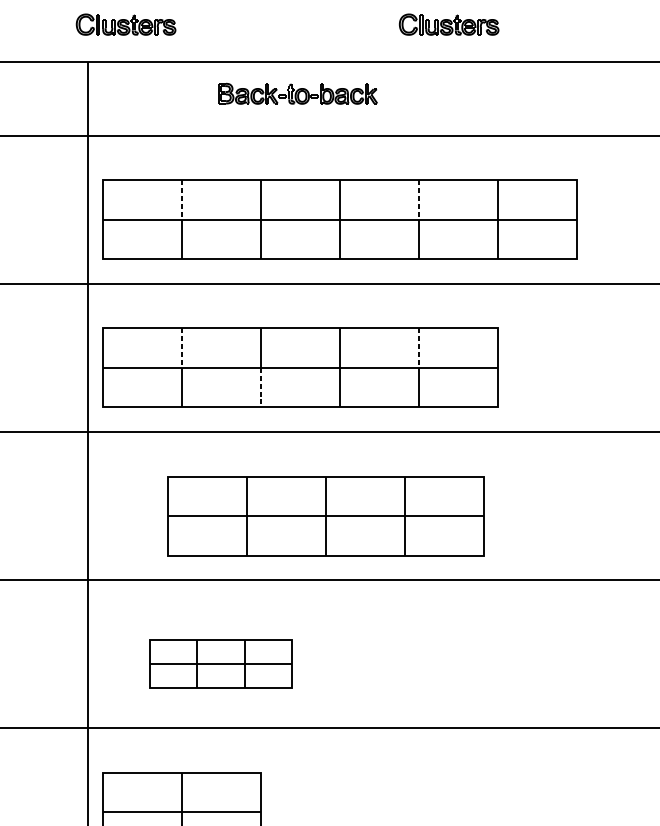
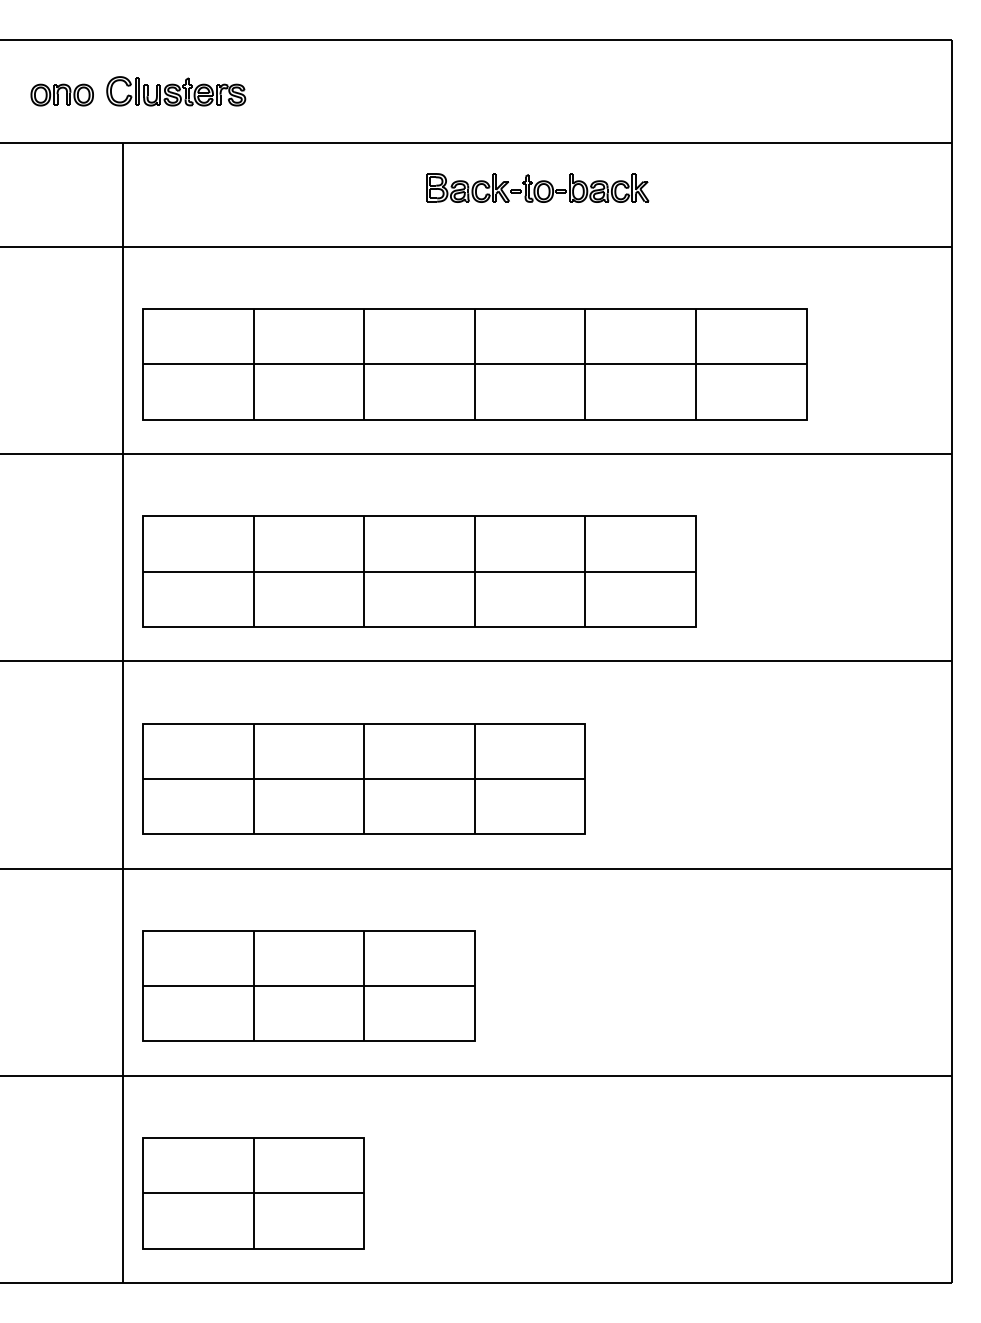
part: (449, 24) -> (628, 91), removed
part: (44, 26) -> (61, 94), added
part: (297, 93) -> (537, 187), moved
line: (181, 199) -> (253, 336), dashed -> solid
line: (418, 199) -> (585, 336), dashed -> solid
line: (181, 348) -> (253, 544), dashed -> solid
line: (418, 348) -> (585, 544), dashed -> solid
line: (260, 387) -> (364, 599), dashed -> solid
part: (324, 515) -> (363, 778), moved
part: (220, 663) -> (308, 985), size x1.67

